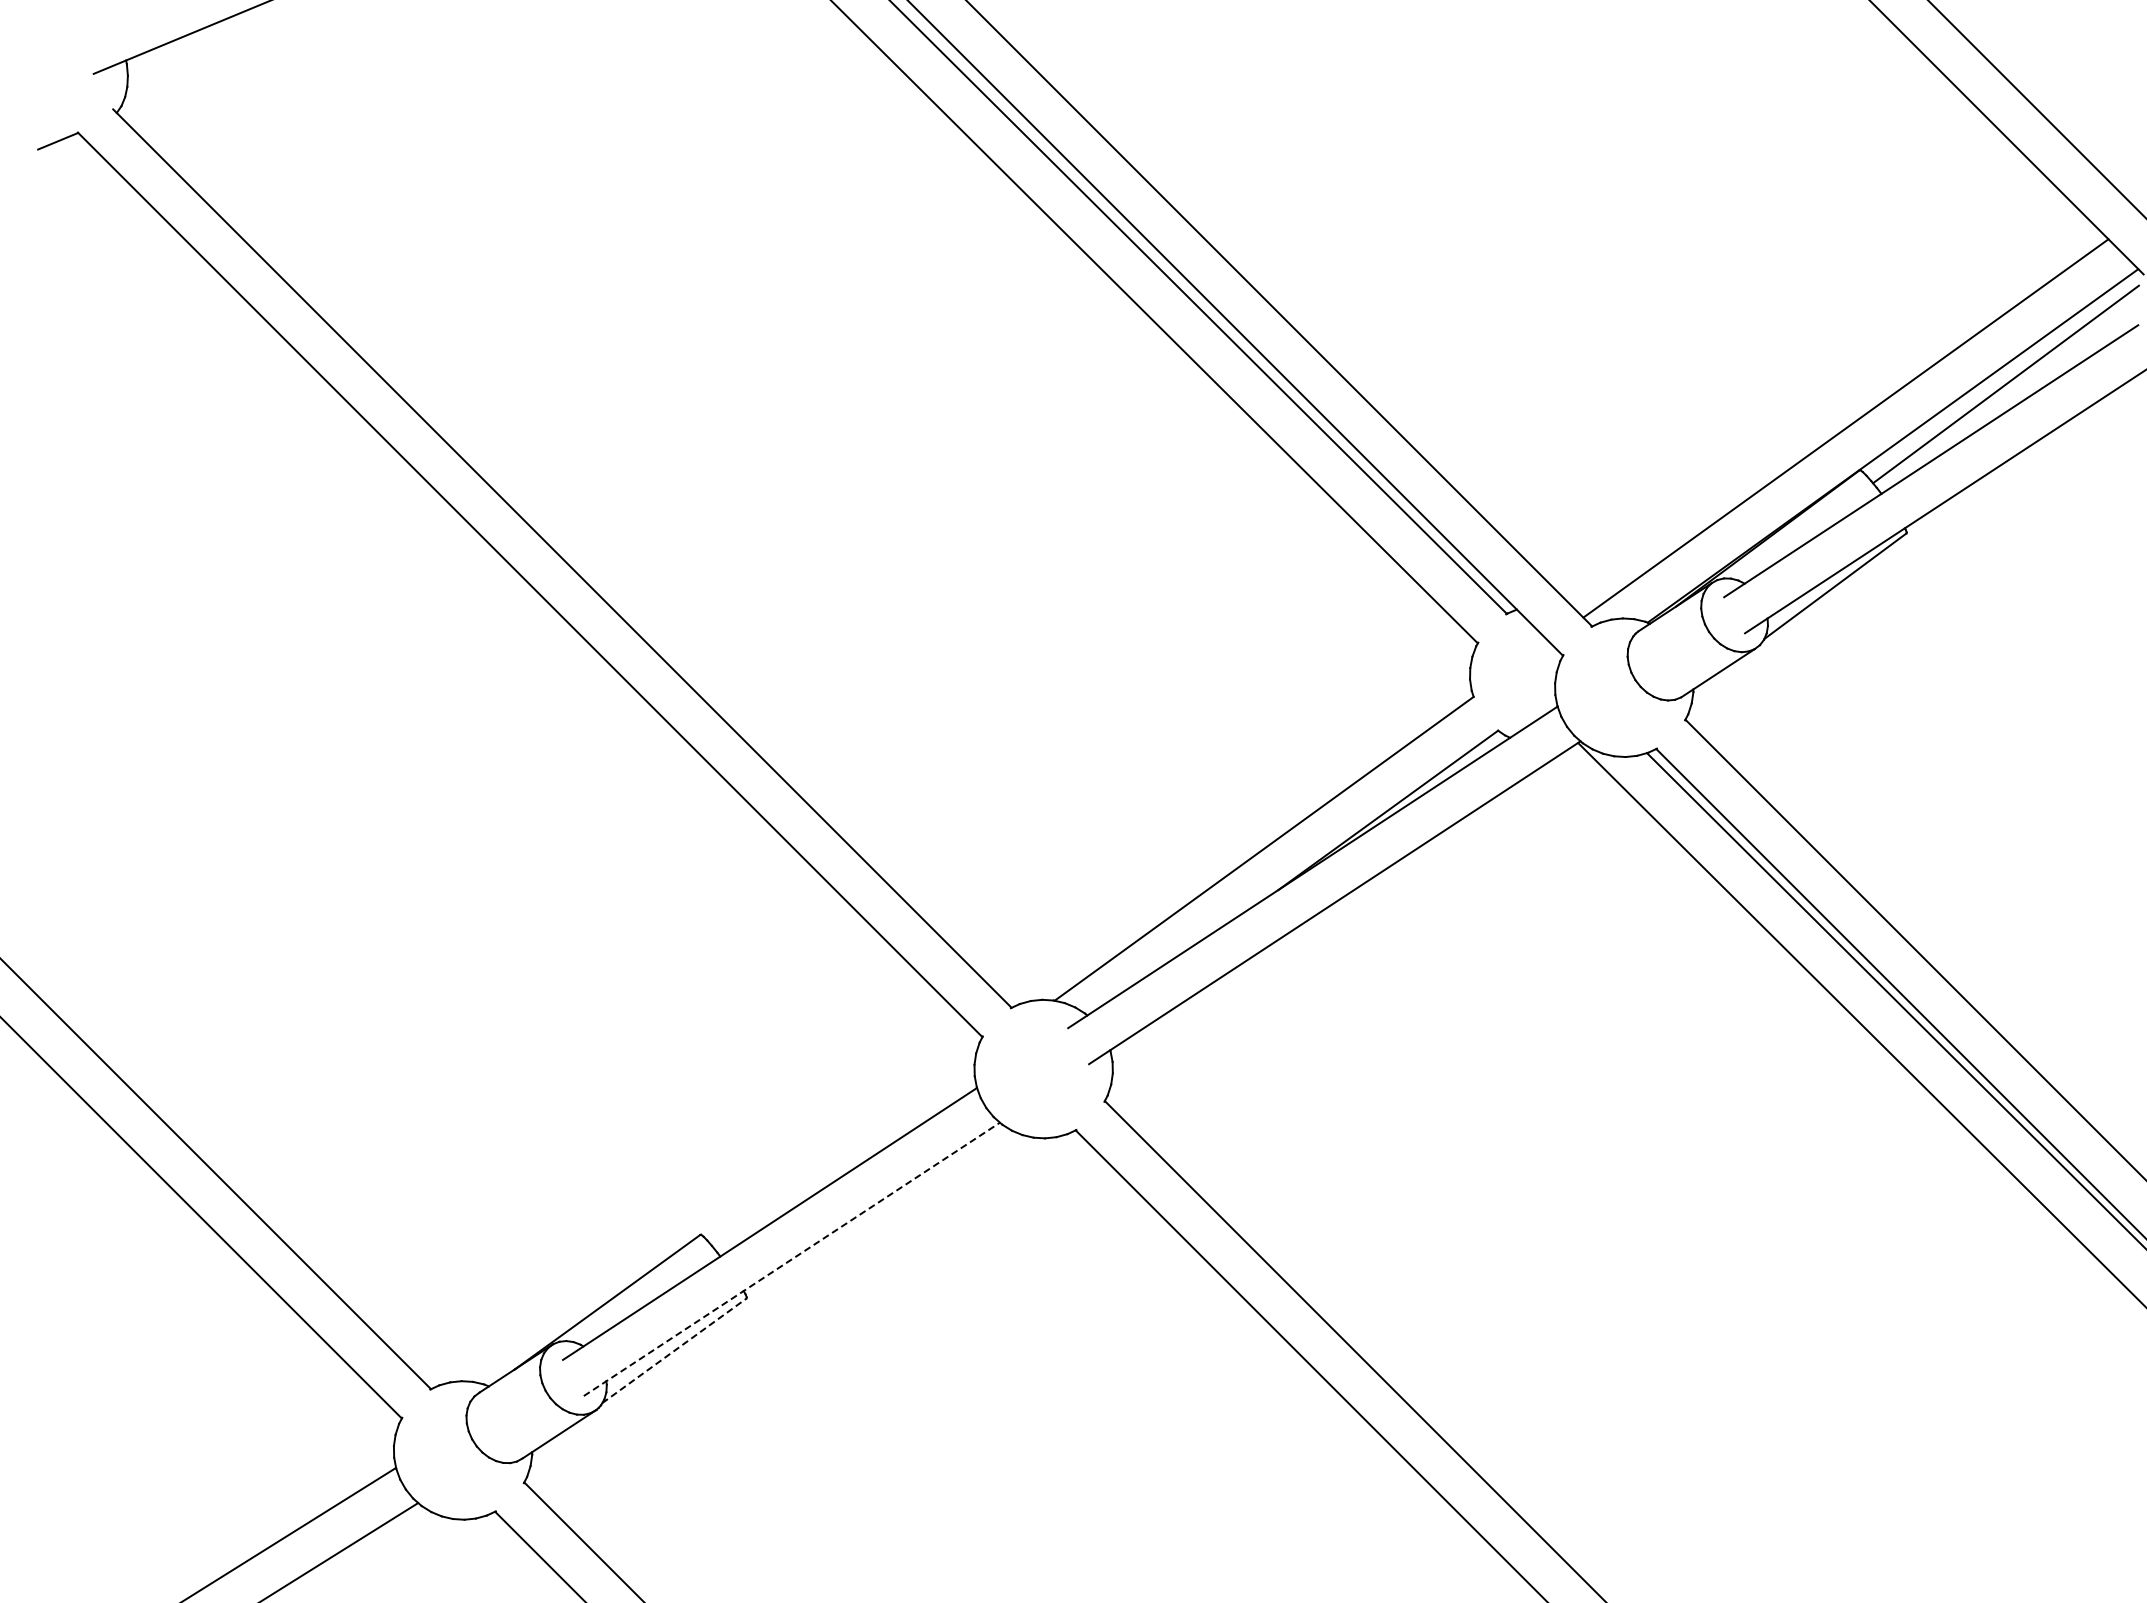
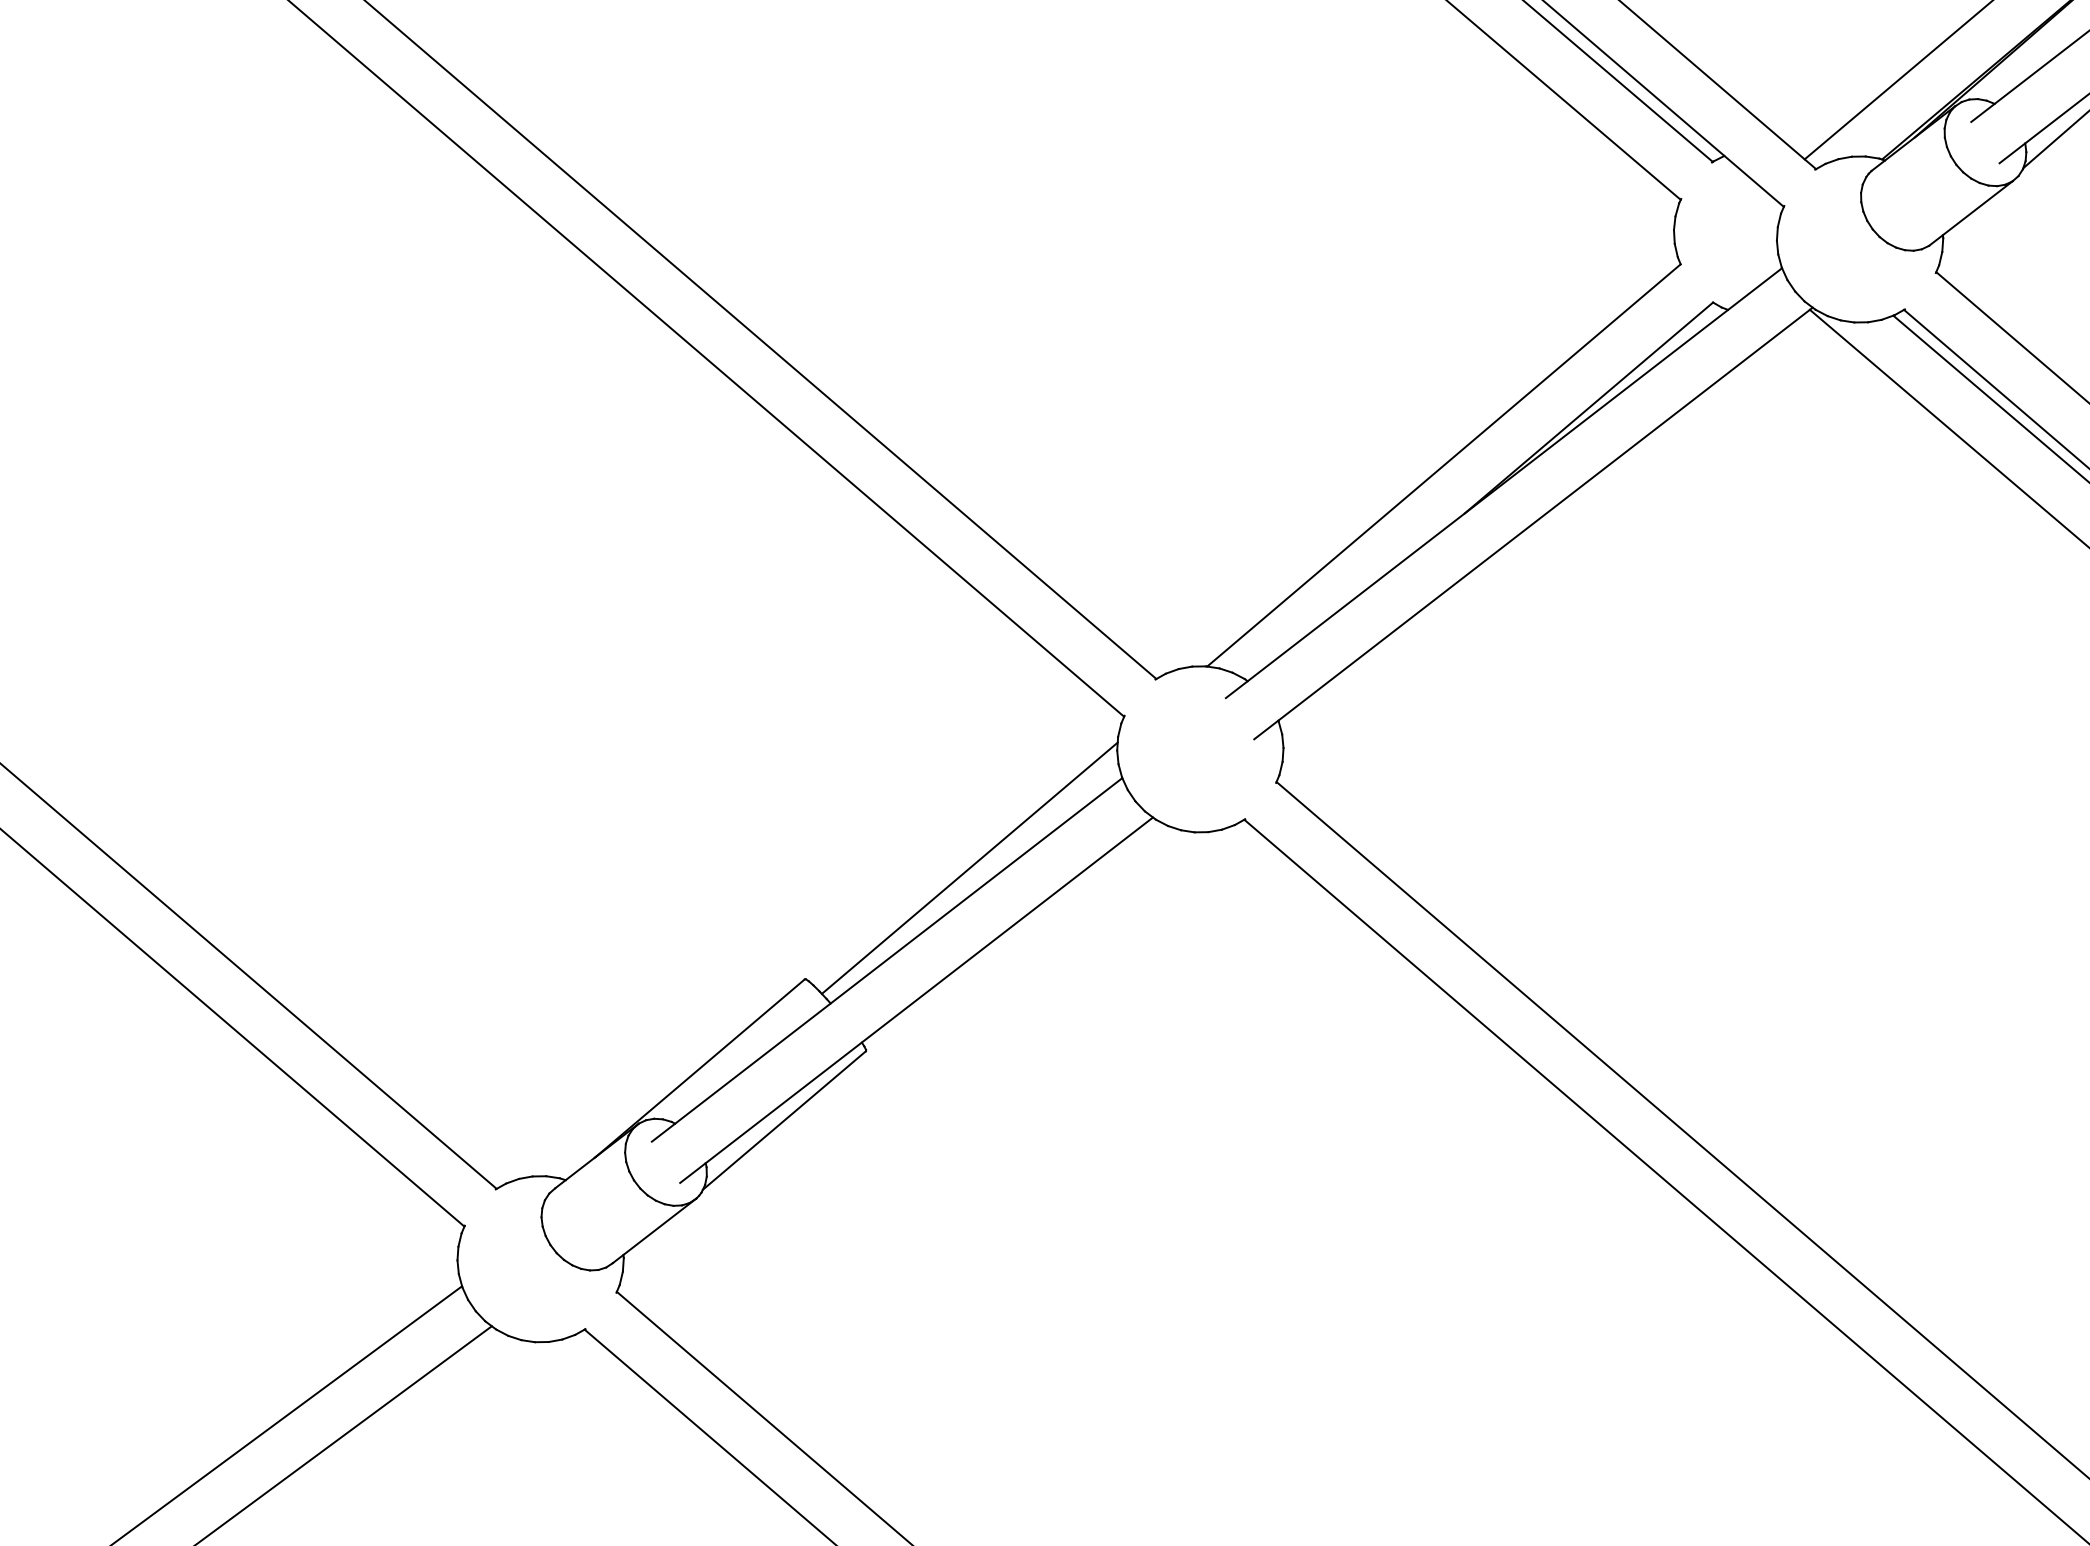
line: (844, 1153) -> (969, 868), added
line: (791, 1259) -> (916, 1000), dashed -> solid
line: (674, 1350) -> (784, 1120), dashed -> solid

